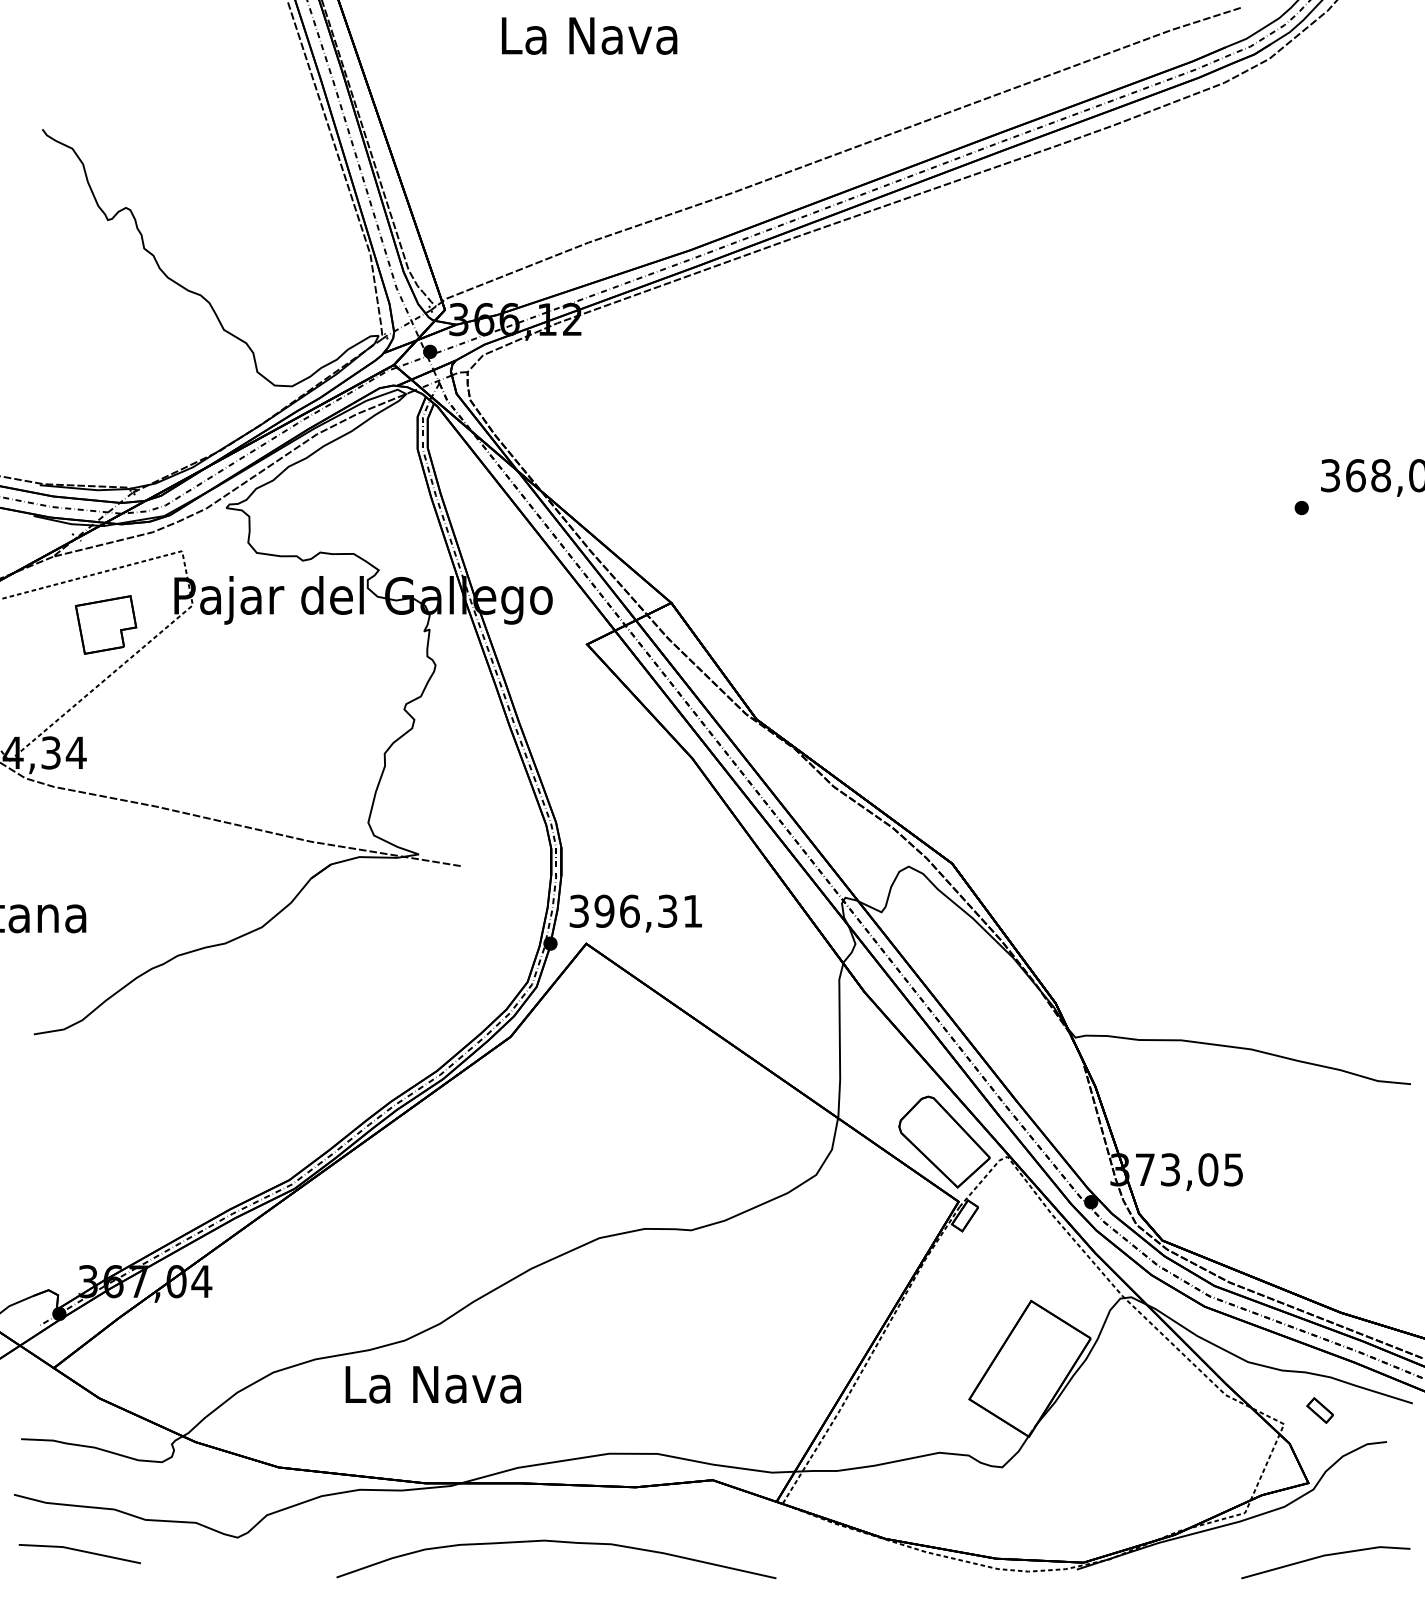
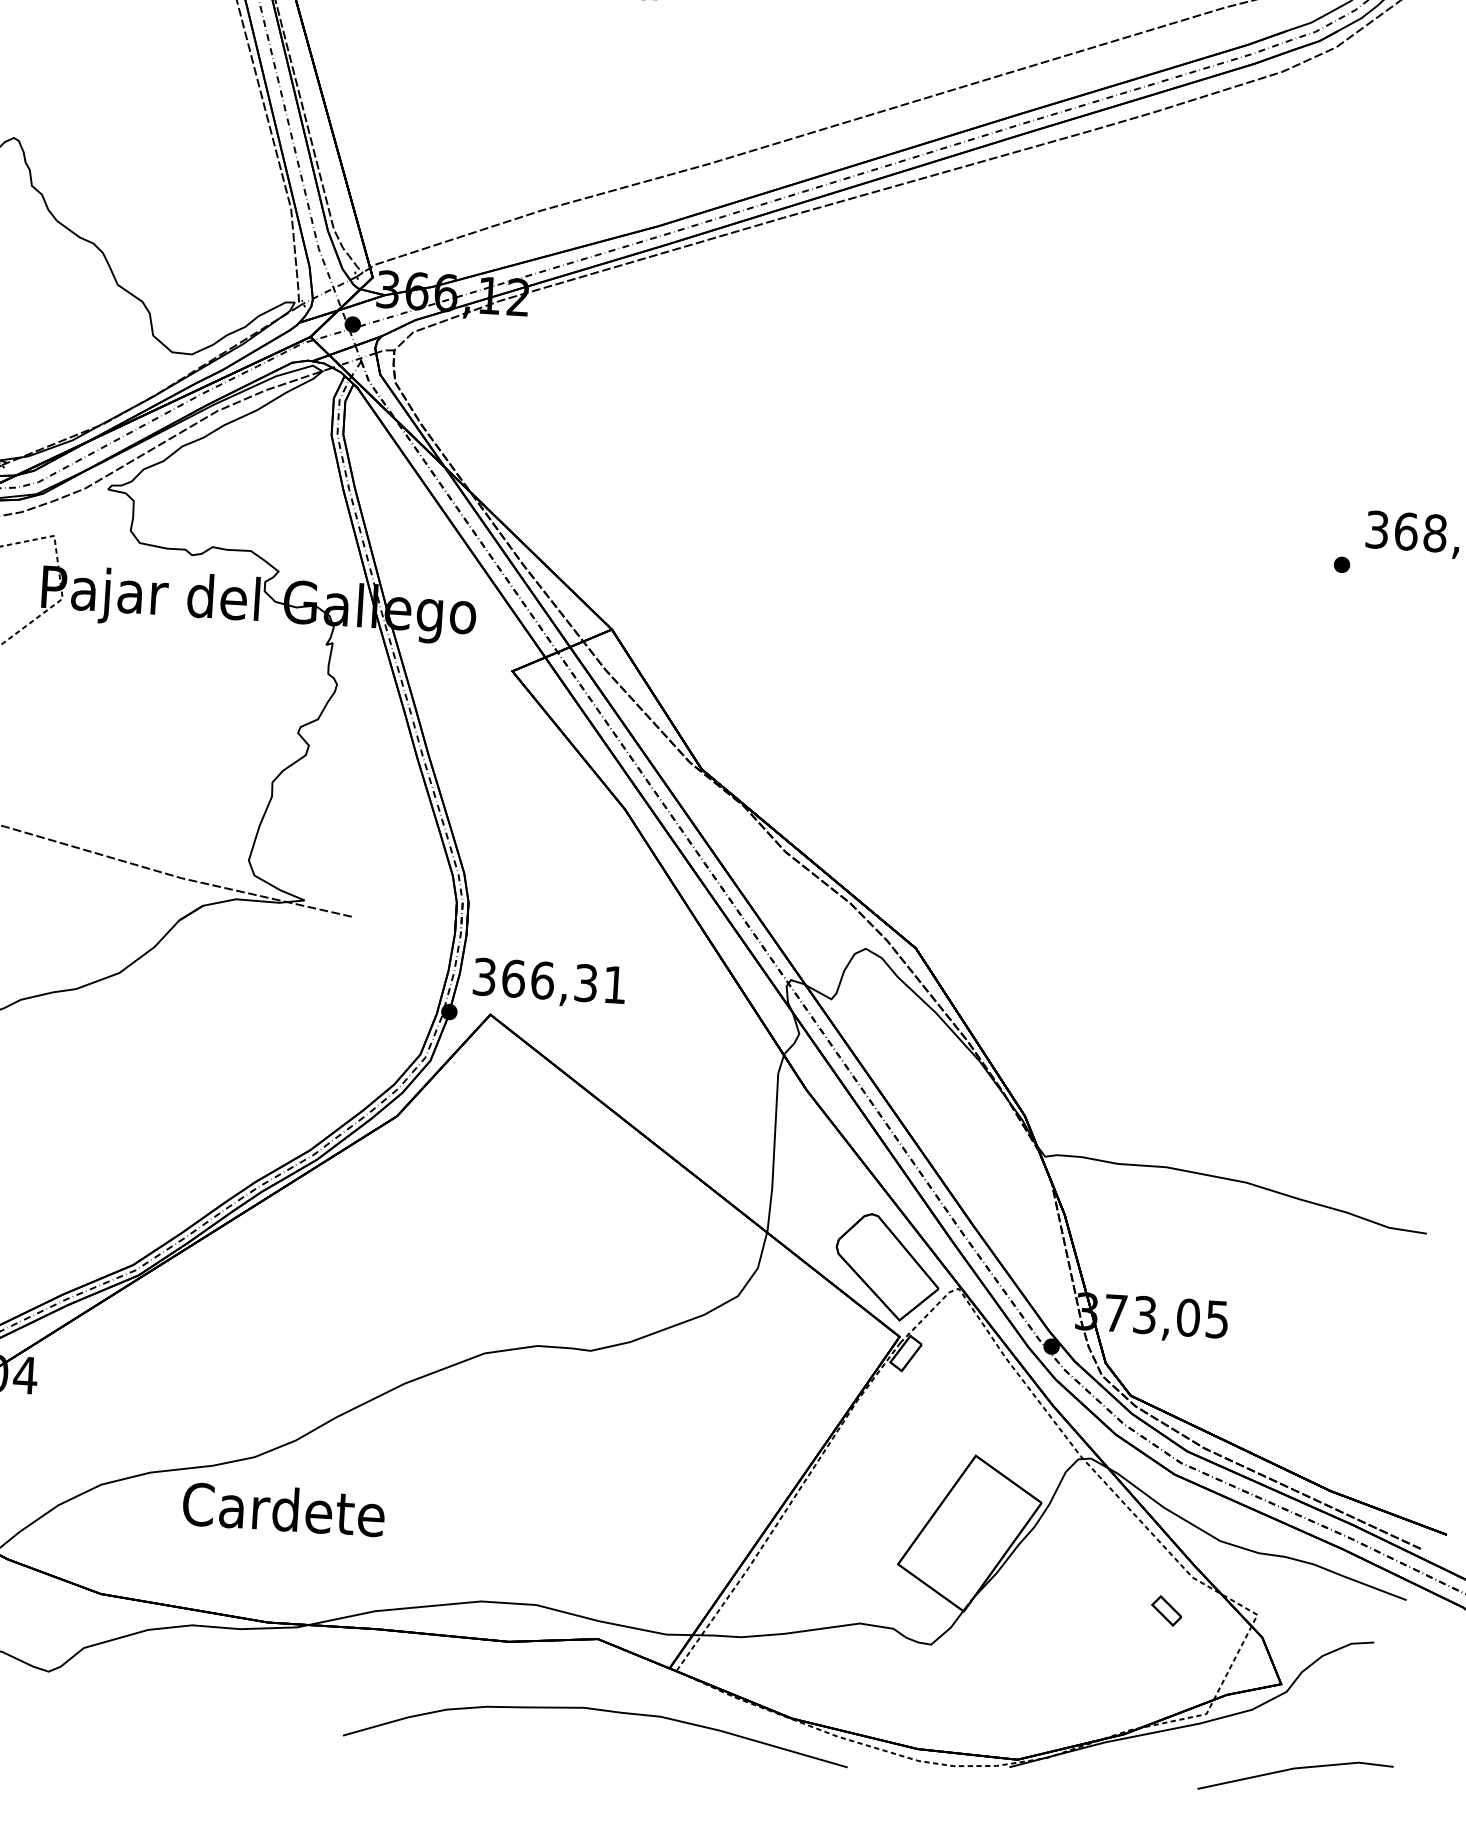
text: (604, 910) -> (513, 977), 396,31 -> 366,31
text: (433, 1383) -> (284, 1508), La Nava -> Cardete
part: (1319, 1410) -> (1165, 1610), moved
curve: (556, 1542) -> (597, 1710), moved

